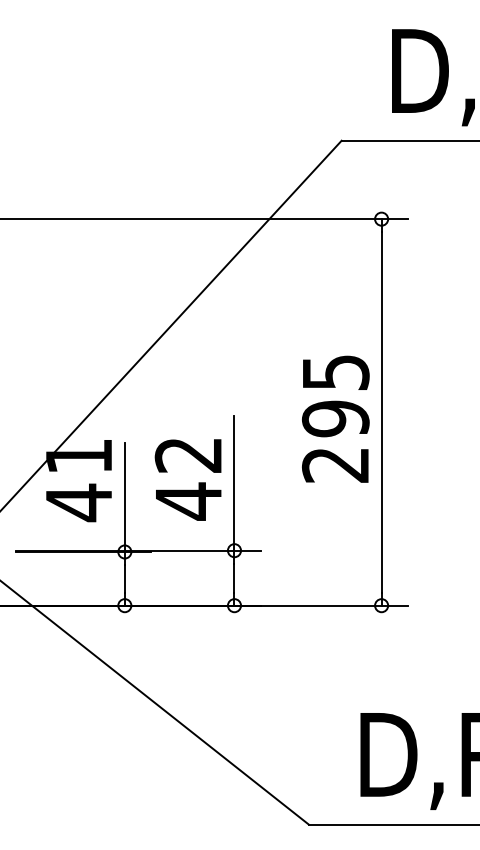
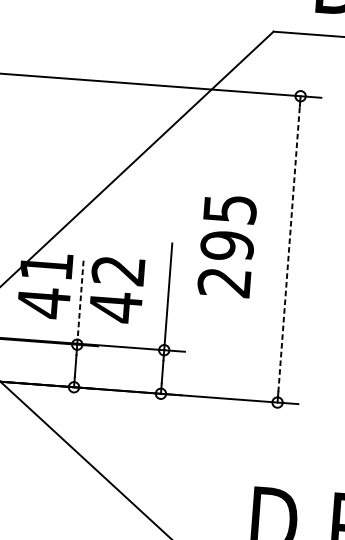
line: (381, 411) -> (289, 248), solid -> dashed
text: (335, 418) -> (227, 245), moved
text: (187, 479) -> (116, 289), moved
line: (124, 497) -> (80, 301), solid -> dashed

